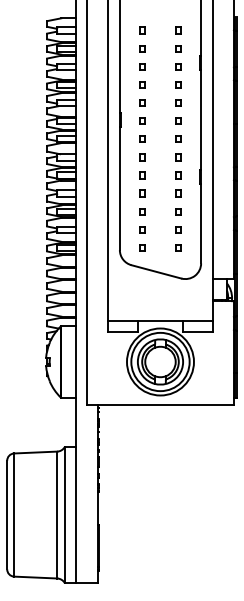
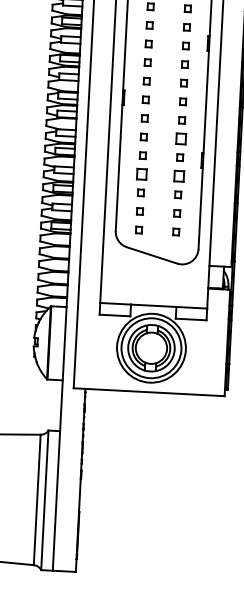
part: (178, 157) -> (180, 139), size x1.6
part: (142, 193) -> (142, 174), size x1.6
part: (178, 193) -> (179, 176), size x1.6

